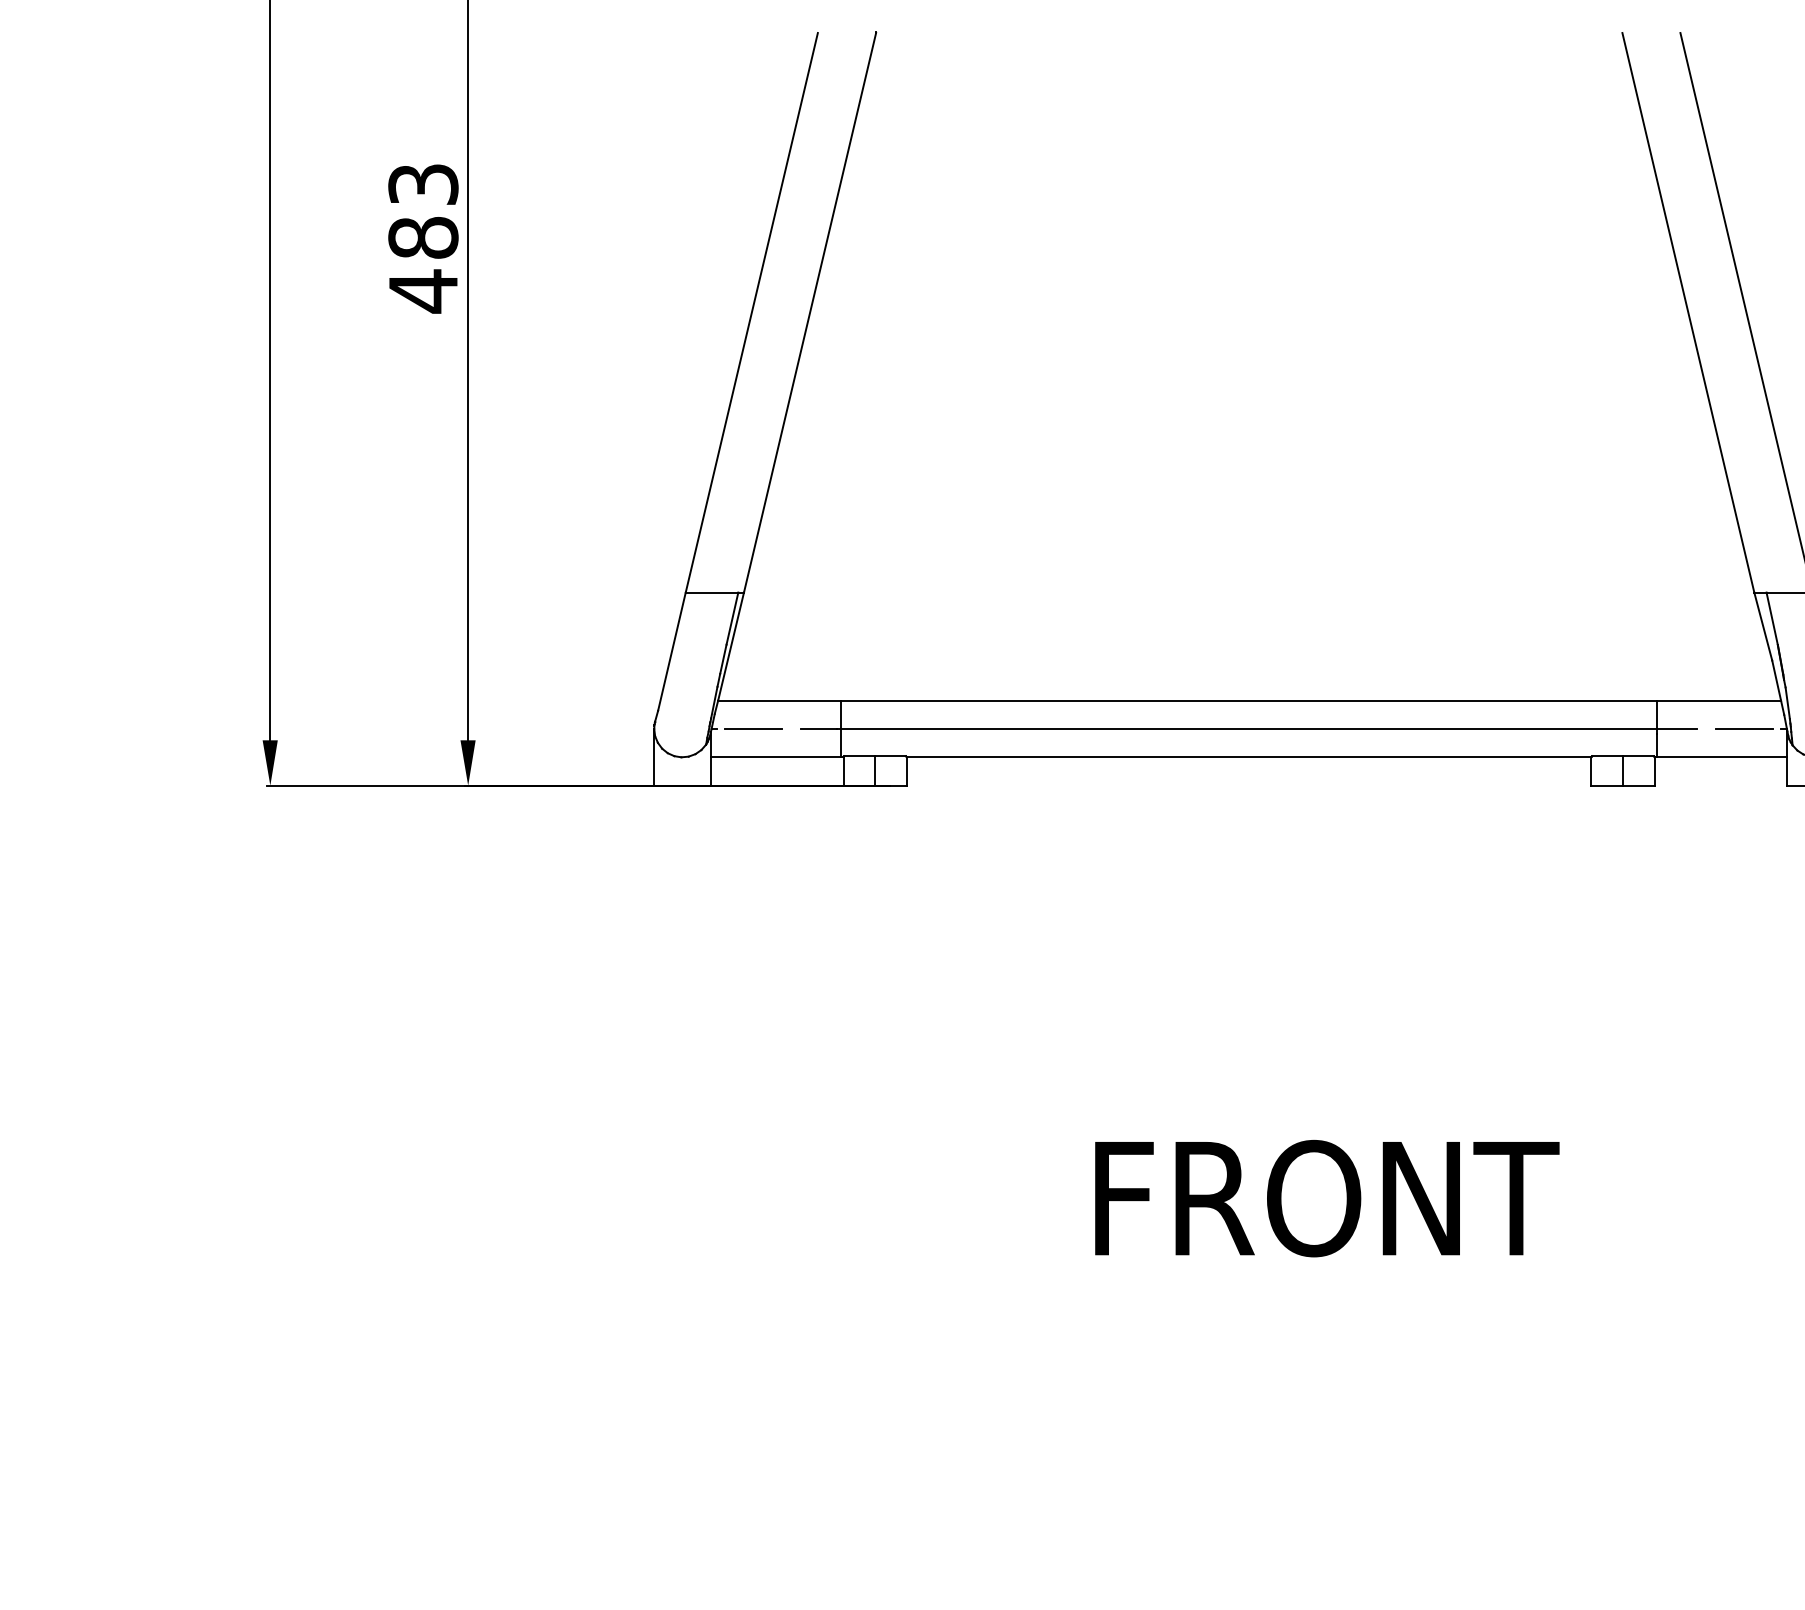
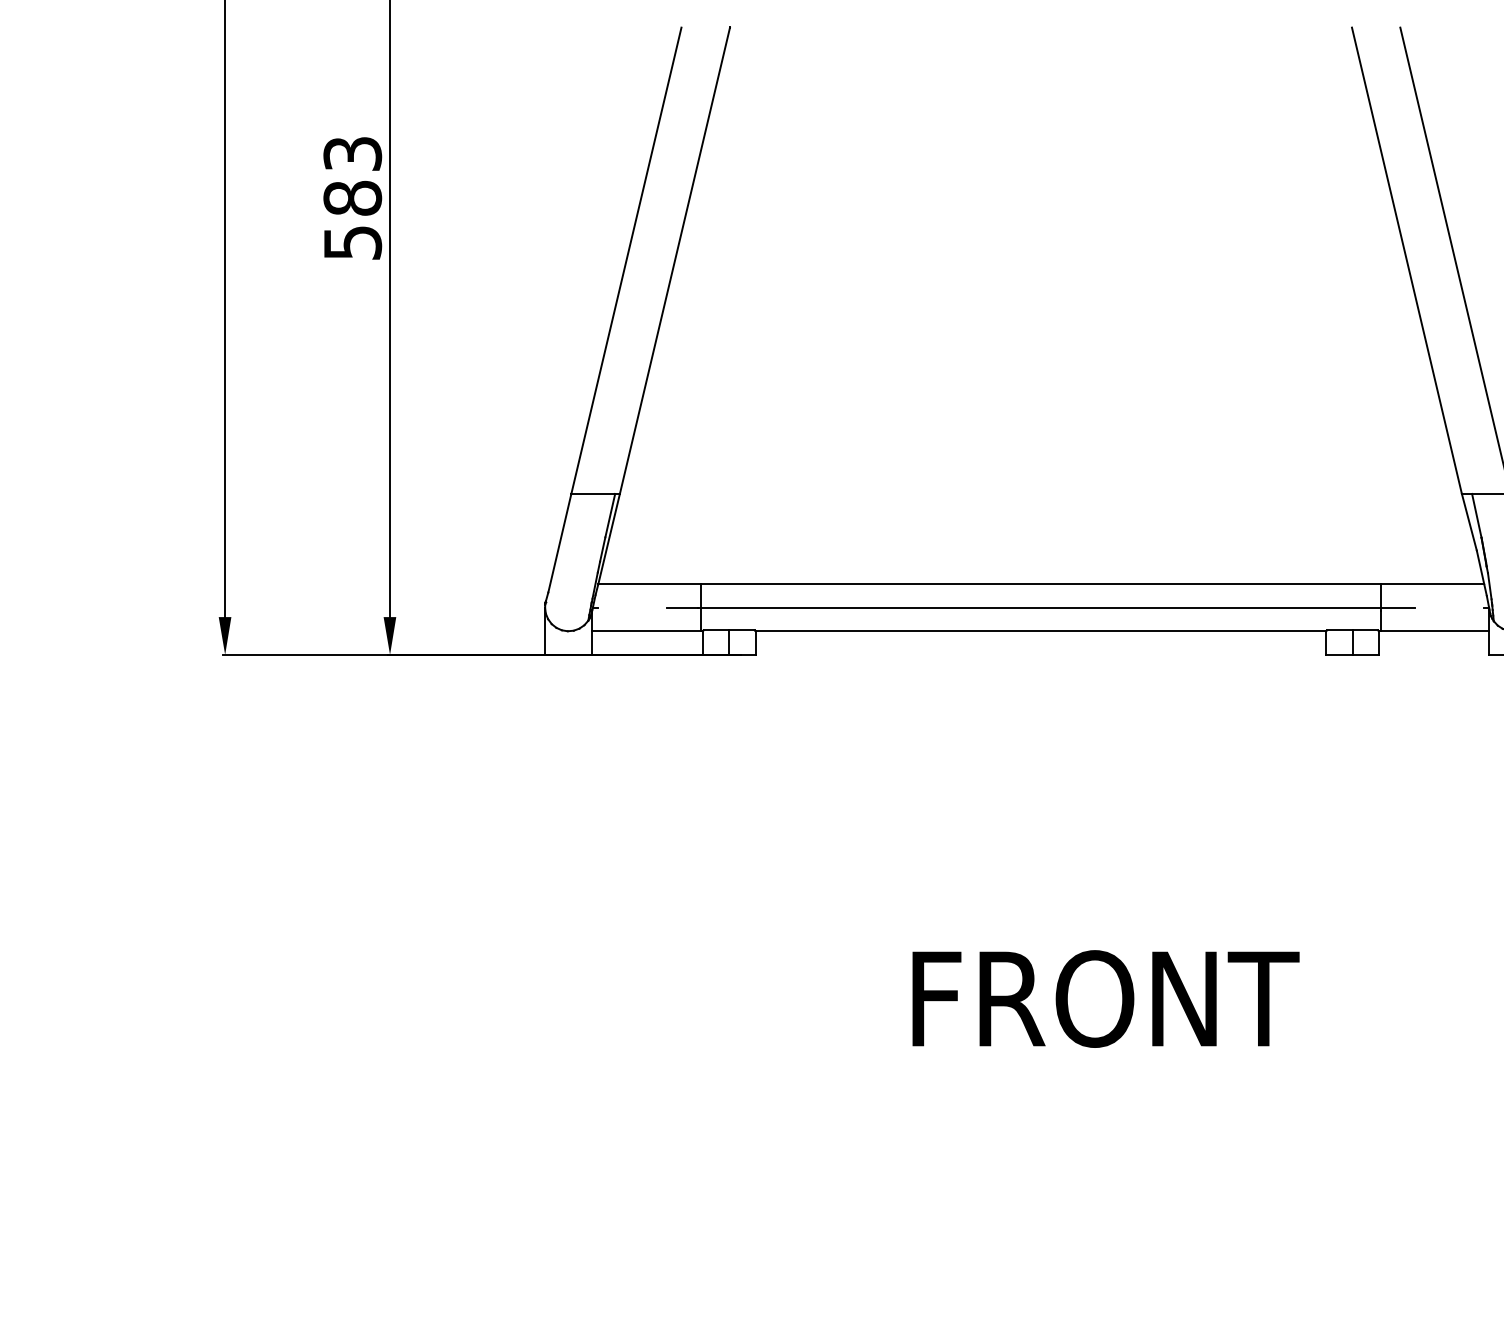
text: (423, 291) -> (352, 243), 483 -> 583
line: (753, 729) -> (627, 608), removed
line: (1744, 729) -> (1453, 608), removed

